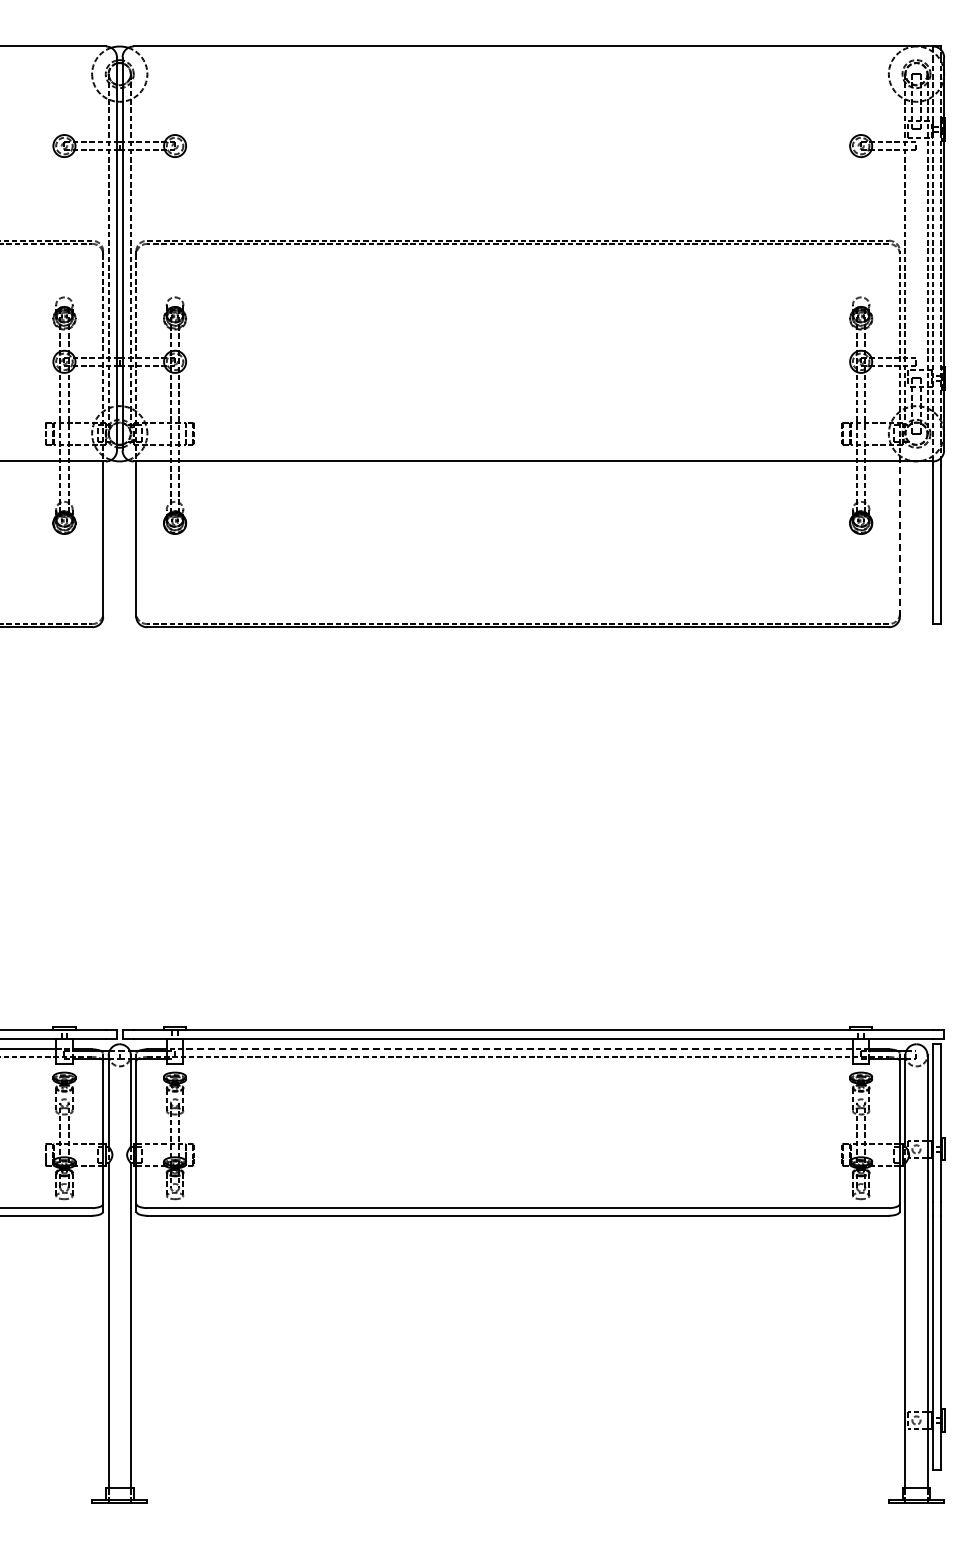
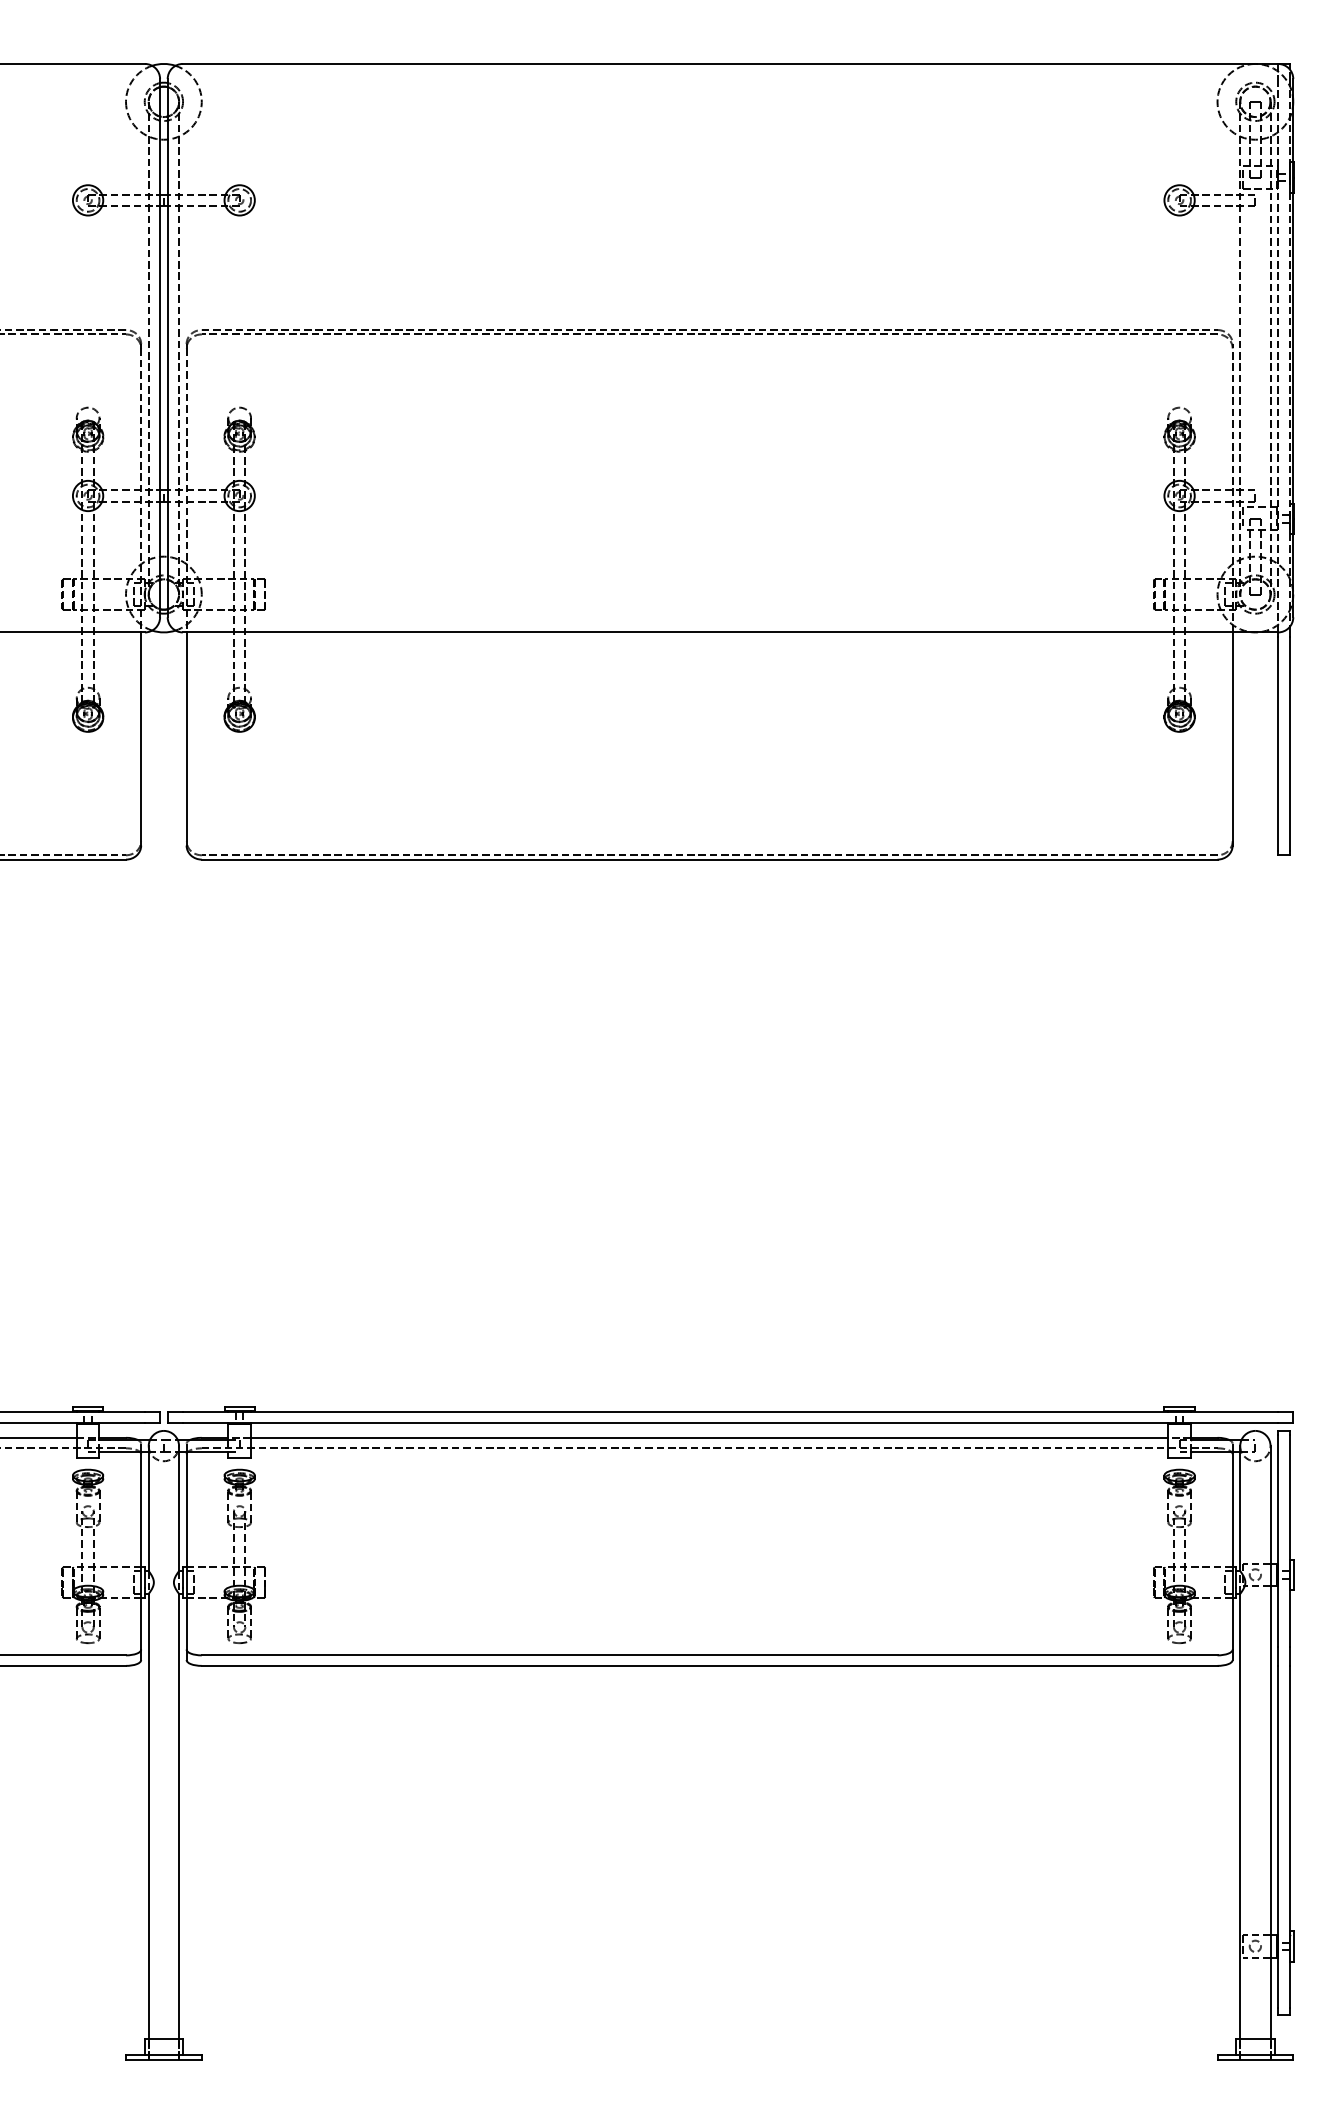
line: (899, 539) -> (1232, 739), dashed -> solid
line: (518, 1049) -> (710, 1438), dashed -> solid

